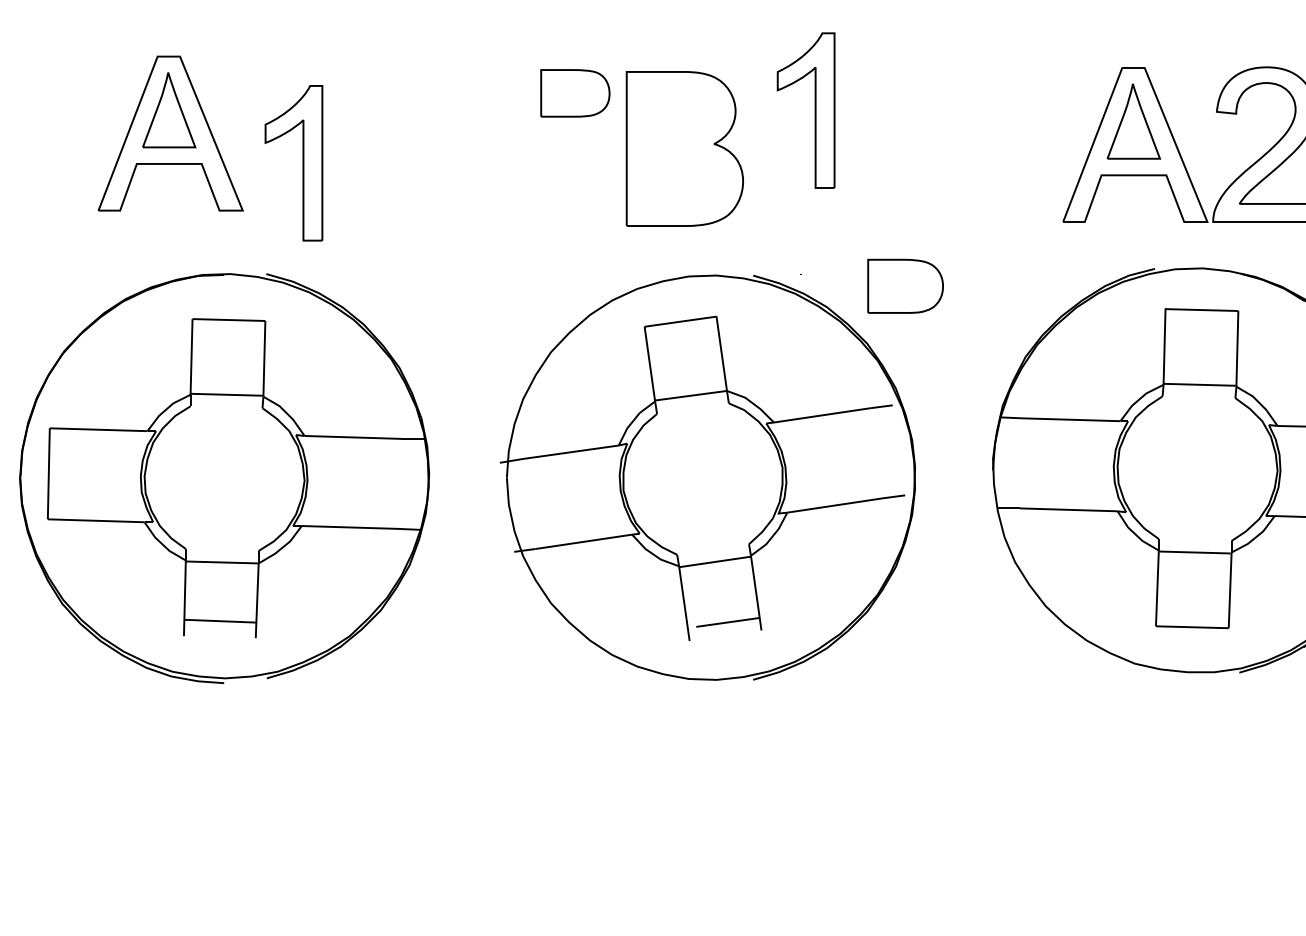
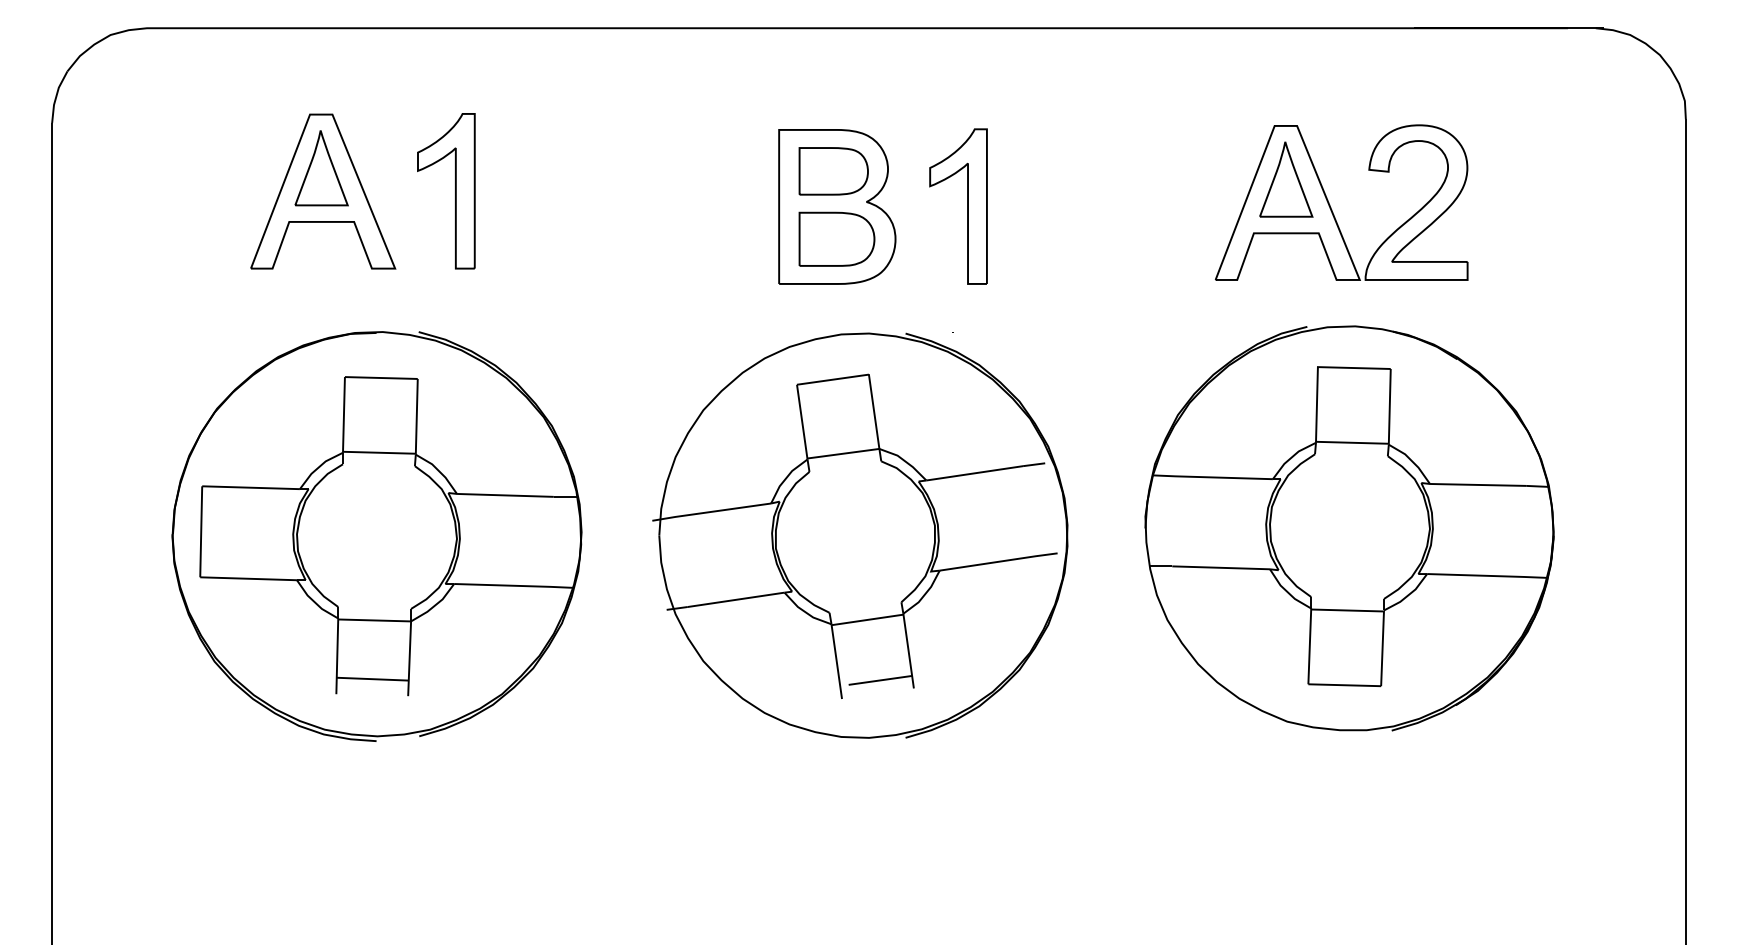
part: (575, 93) -> (833, 171), moved
part: (815, 110) -> (967, 206), moved
part: (303, 163) -> (455, 191), moved
part: (905, 285) -> (836, 238), moved

